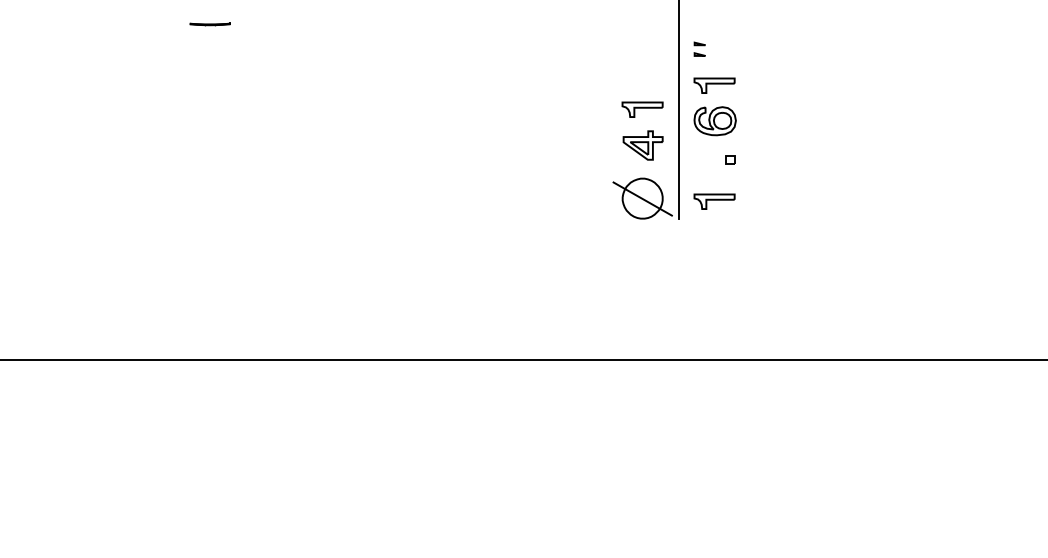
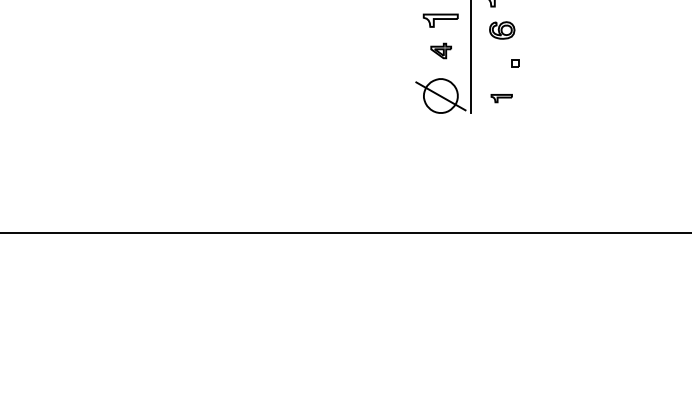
part: (714, 121) -> (501, 30), size x0.7
part: (642, 145) -> (440, 50), size x0.6
part: (714, 201) -> (501, 98), size x0.6

